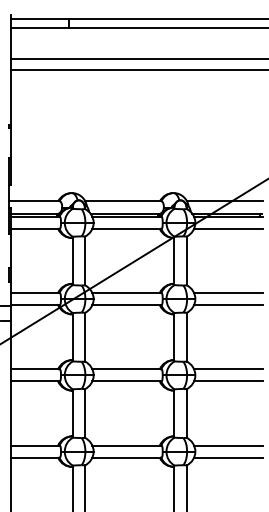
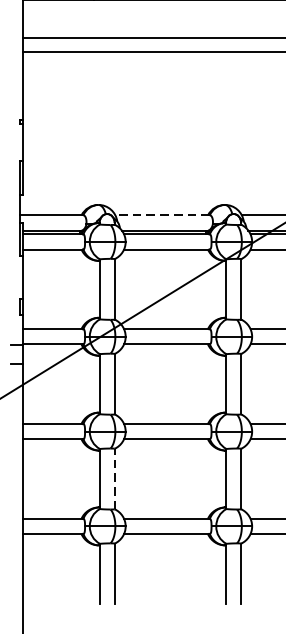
line: (123, 201) -> (162, 215), solid -> dashed
line: (84, 413) -> (114, 479), solid -> dashed

